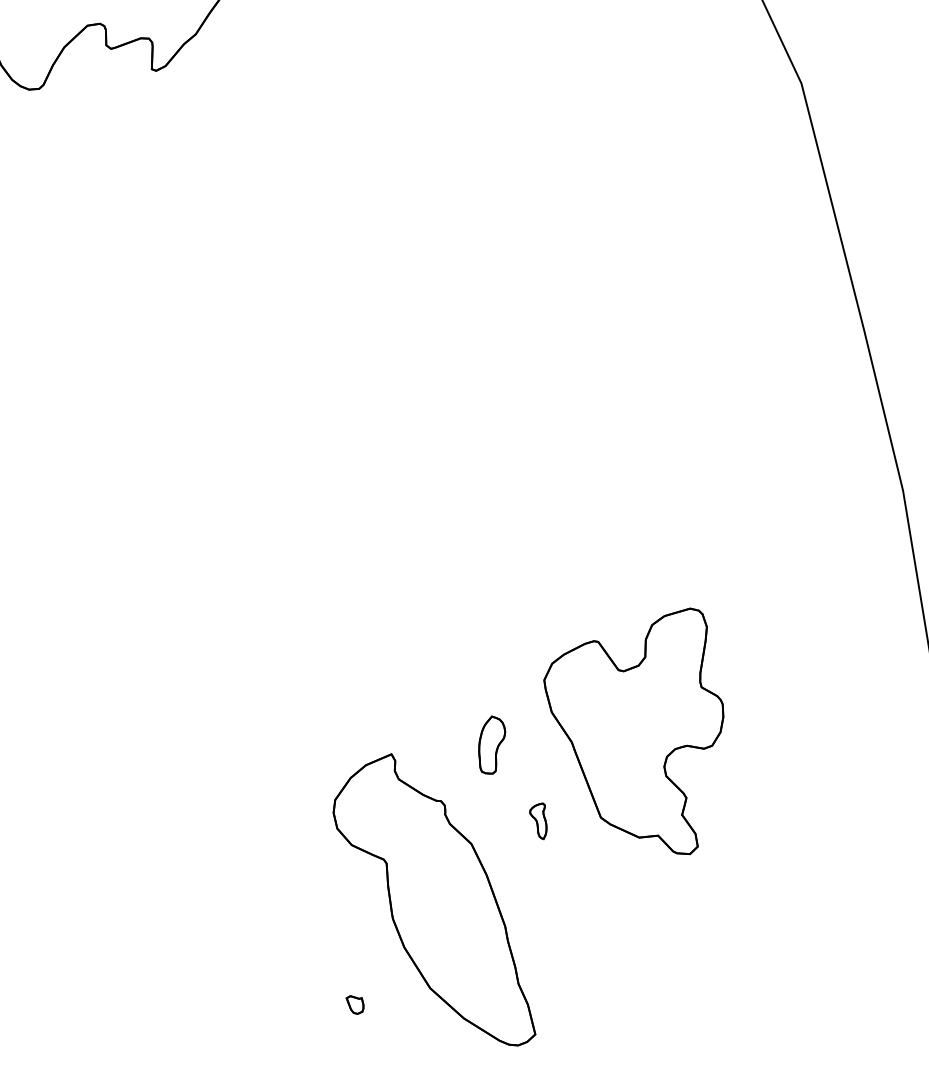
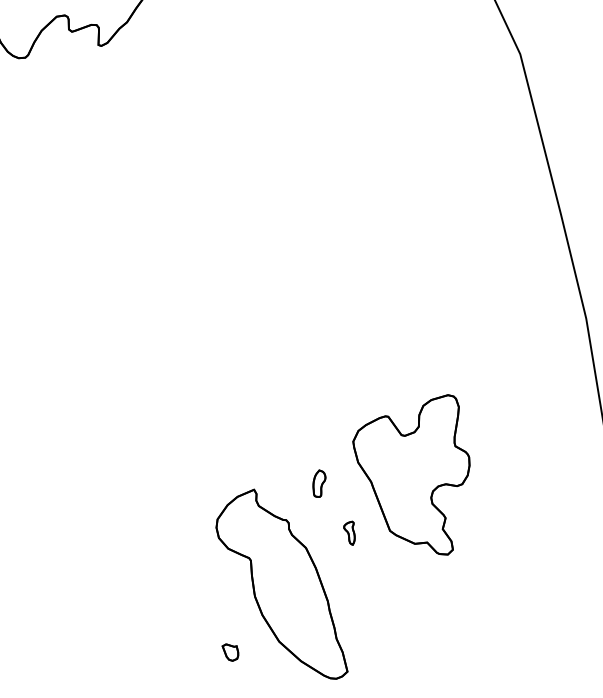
part: (492, 744) -> (319, 483), size x0.71
part: (355, 1004) -> (230, 652), size x1.43

